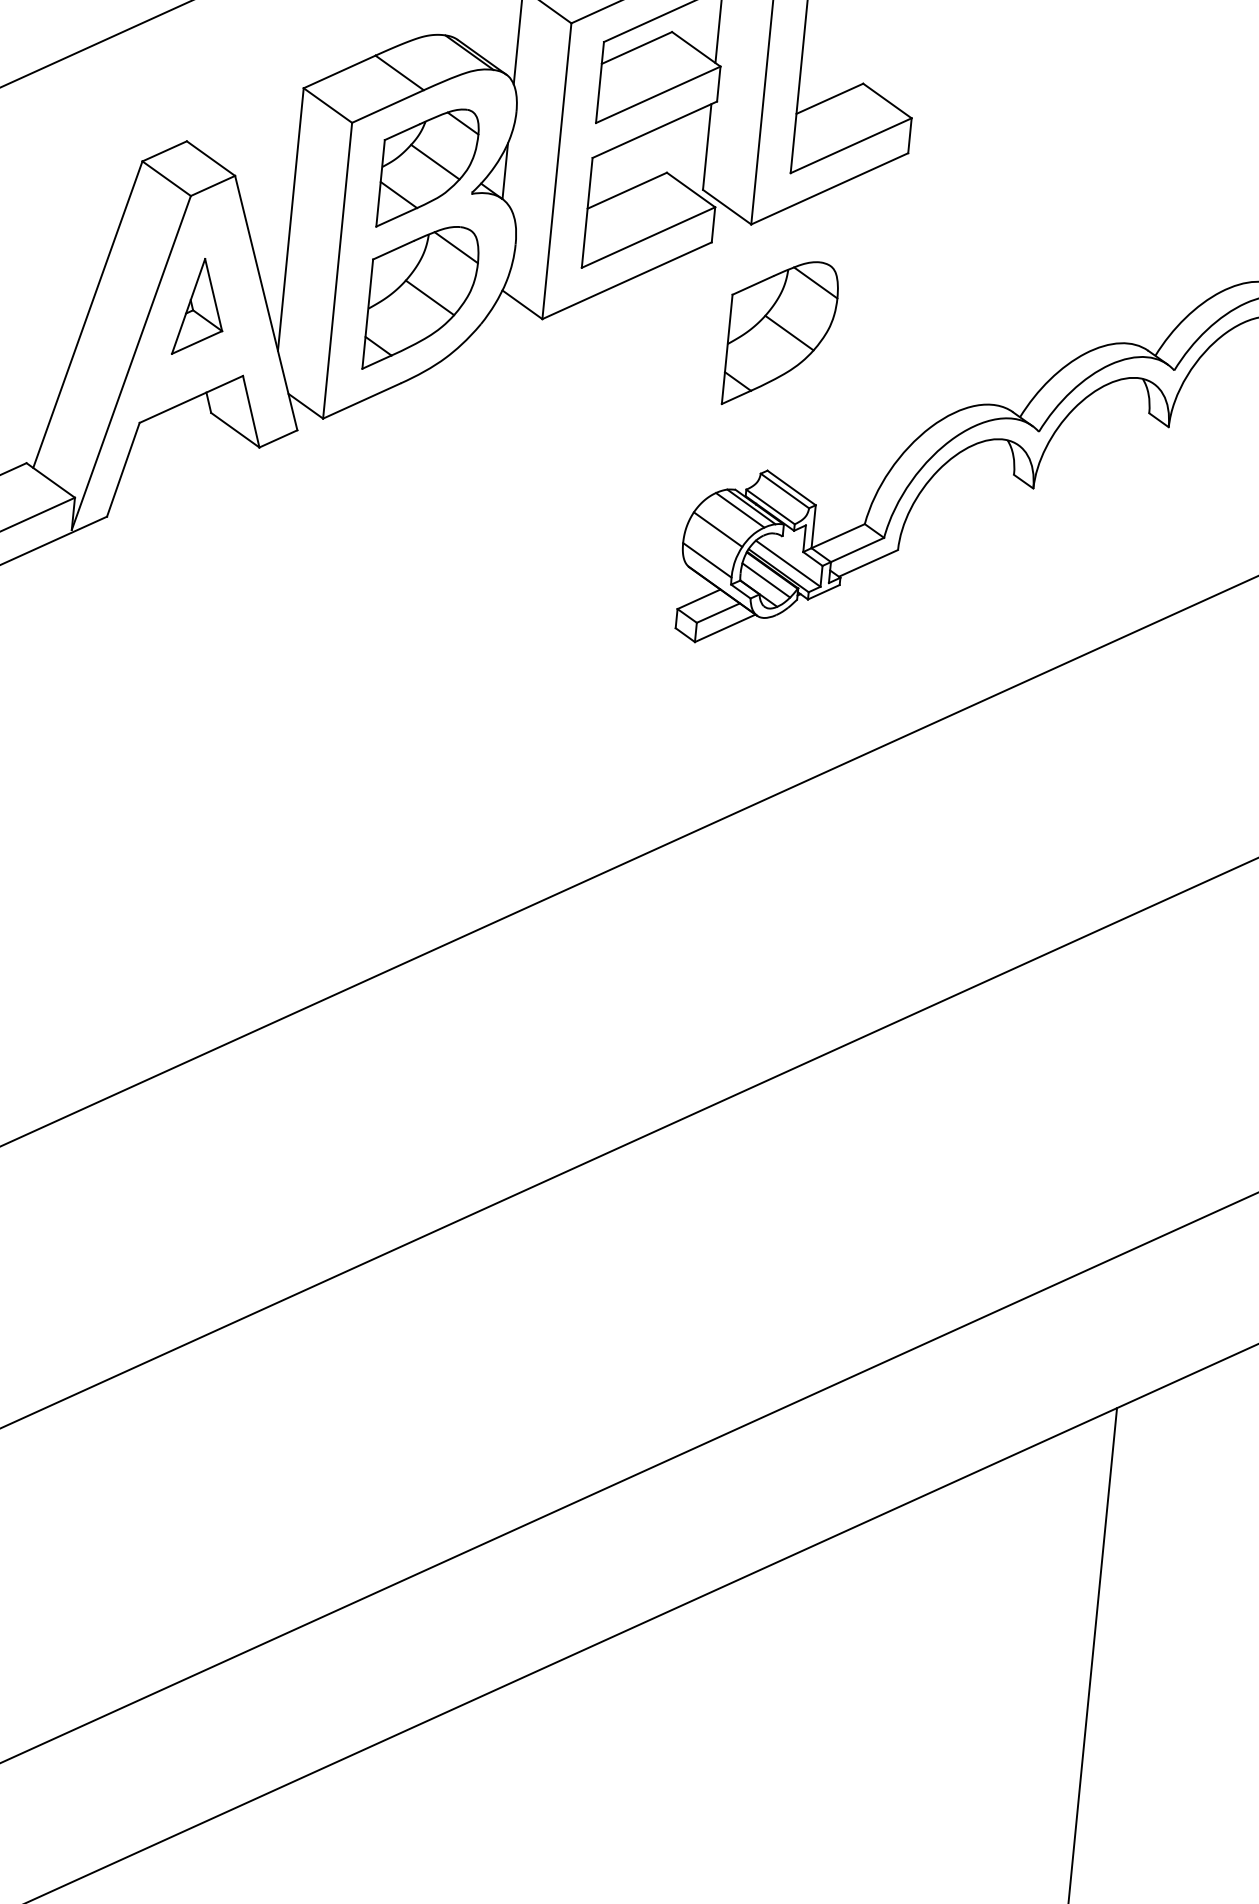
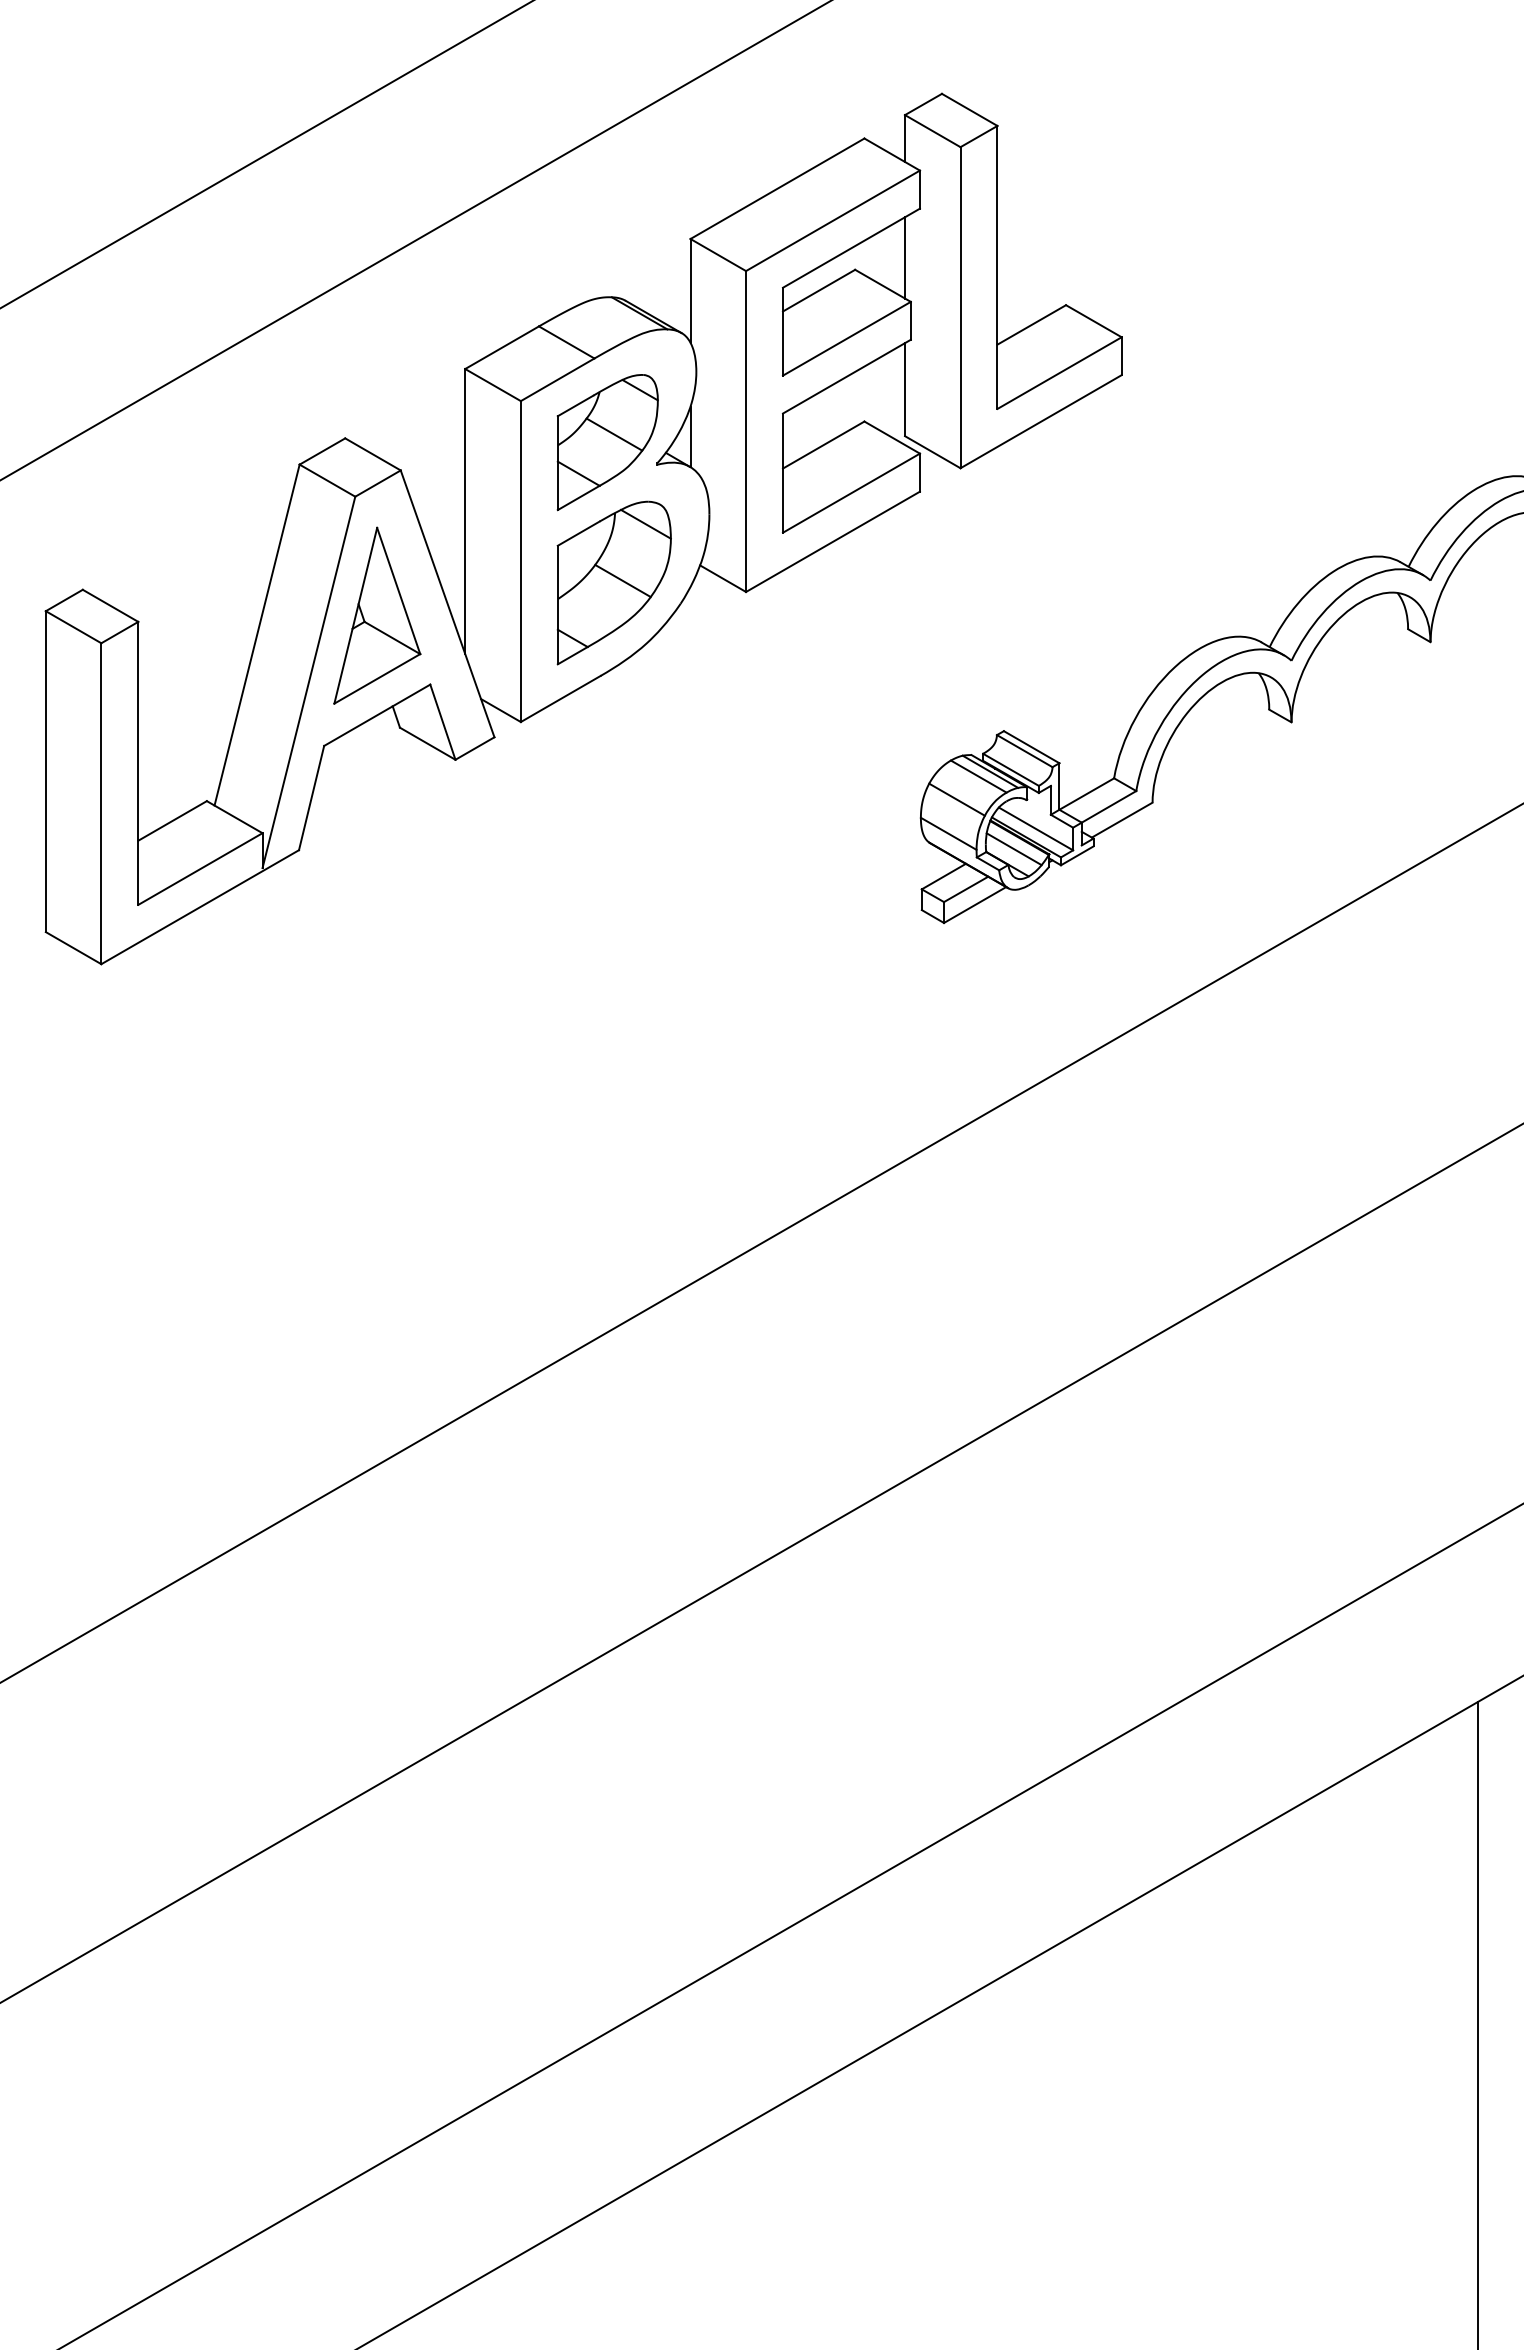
part: (200, 307) -> (377, 615), size x1.67
part: (780, 333) -> (1003, 582), removed

